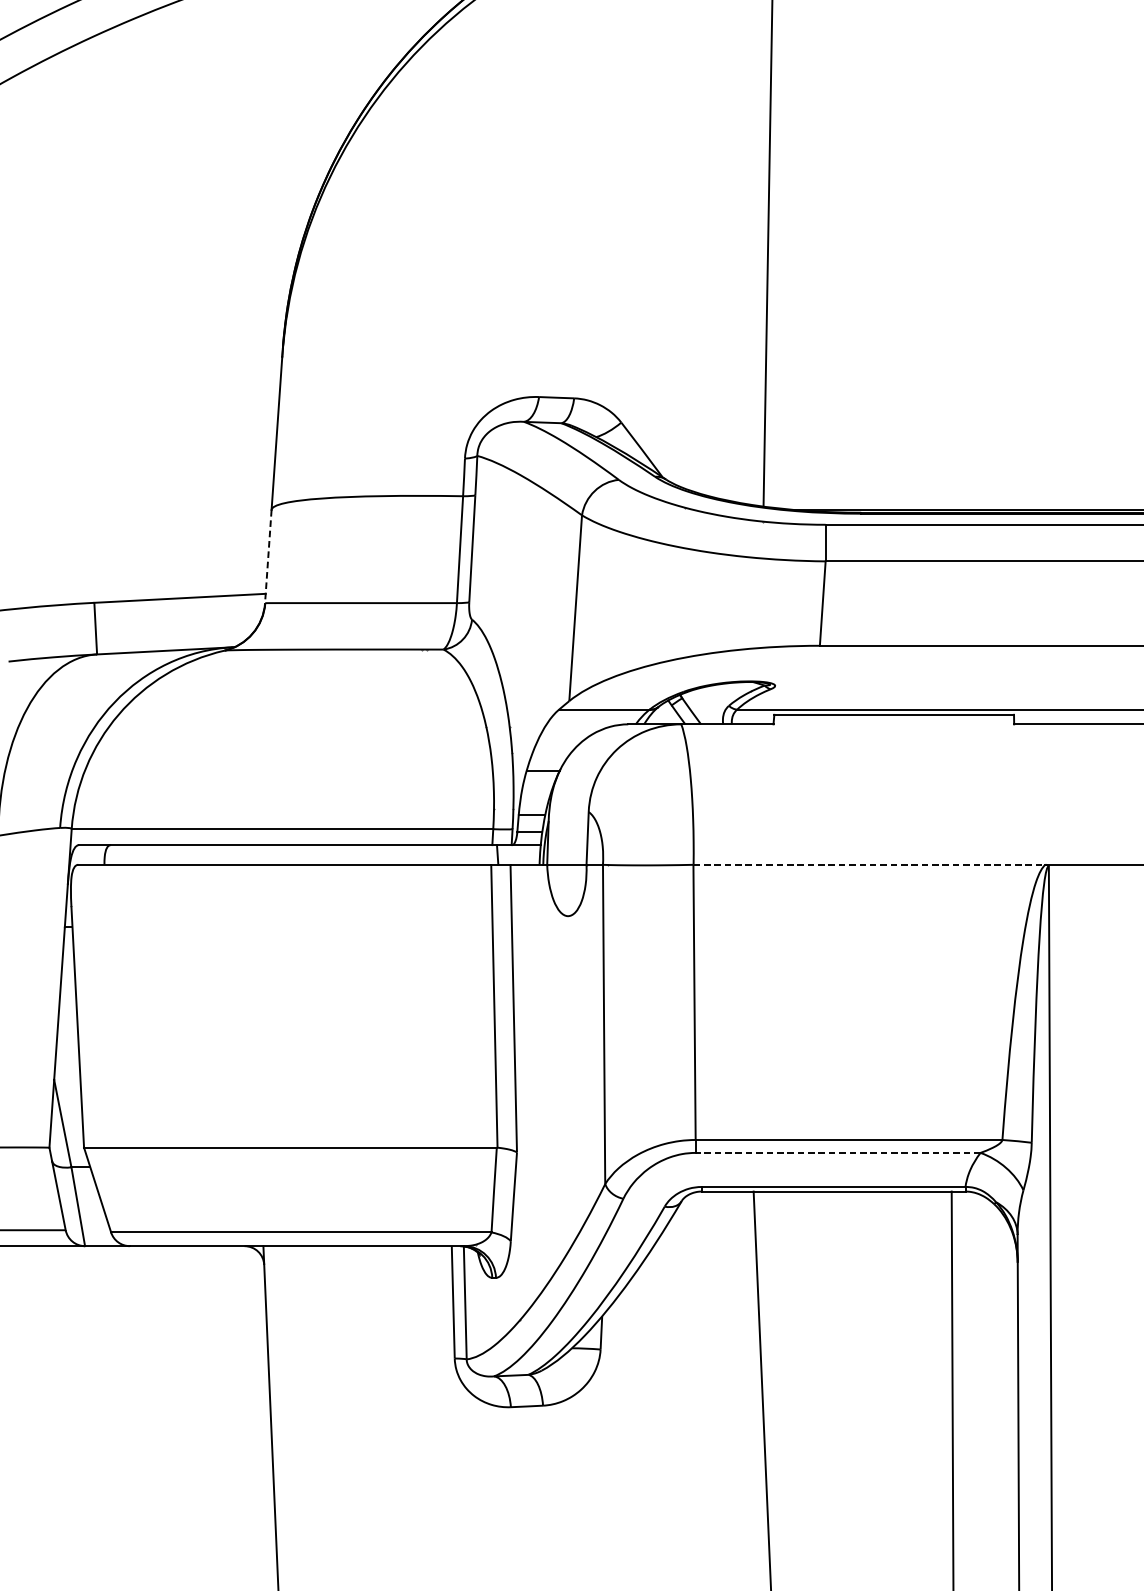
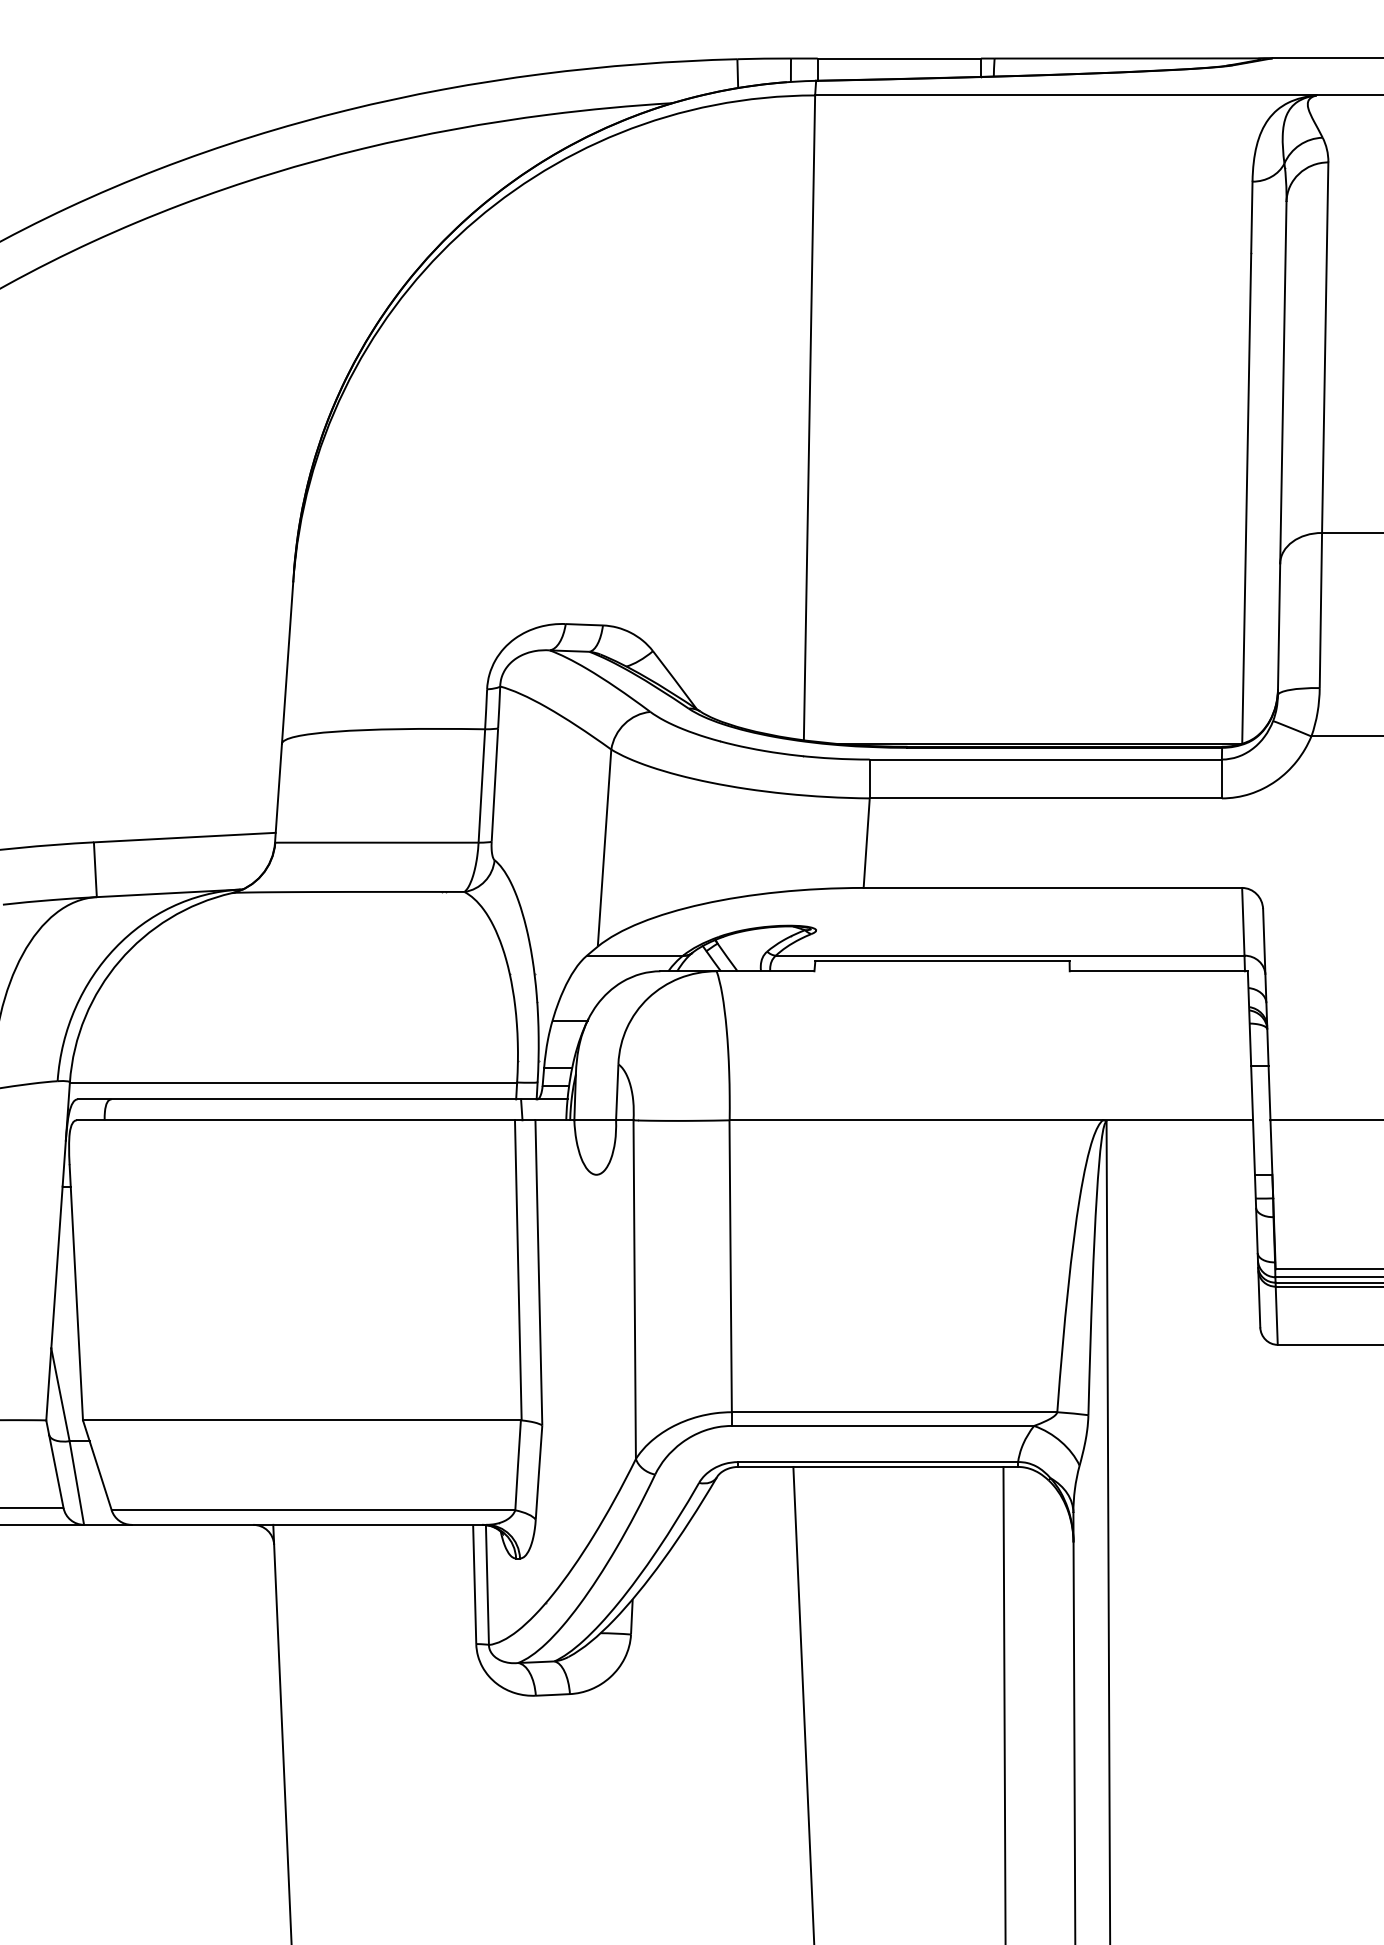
line: (268, 556) -> (278, 793), dashed -> solid
line: (869, 864) -> (916, 1120), dashed -> solid
line: (837, 1152) -> (882, 1425), dashed -> solid

